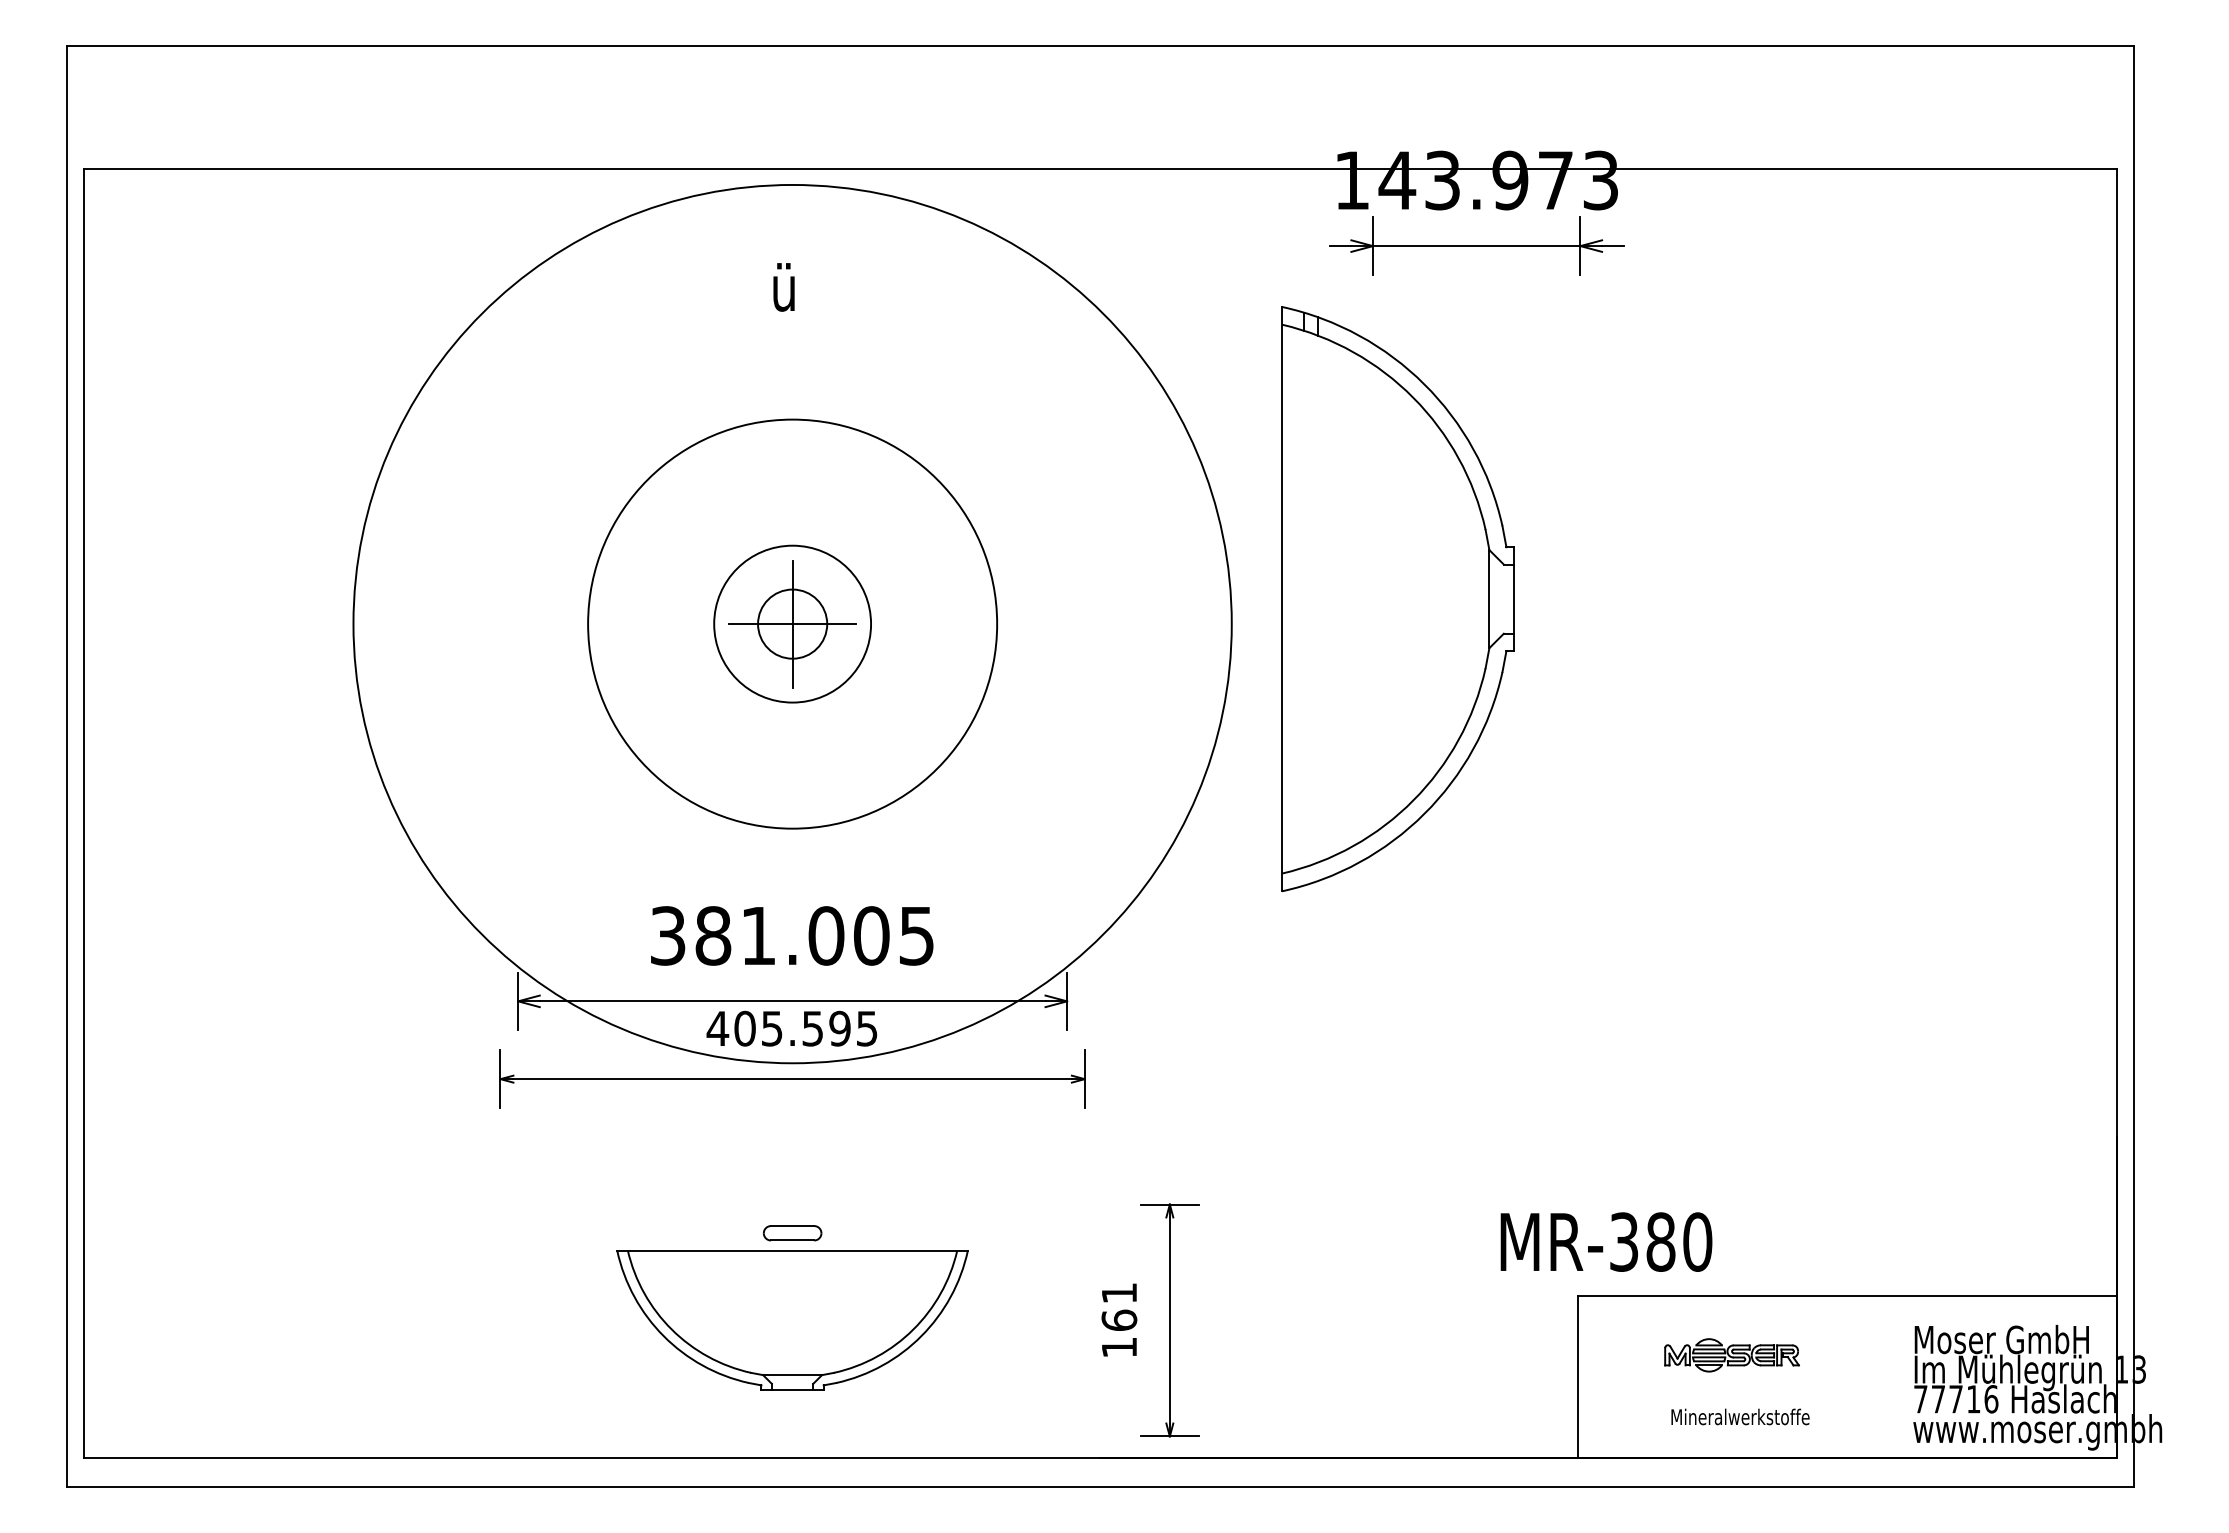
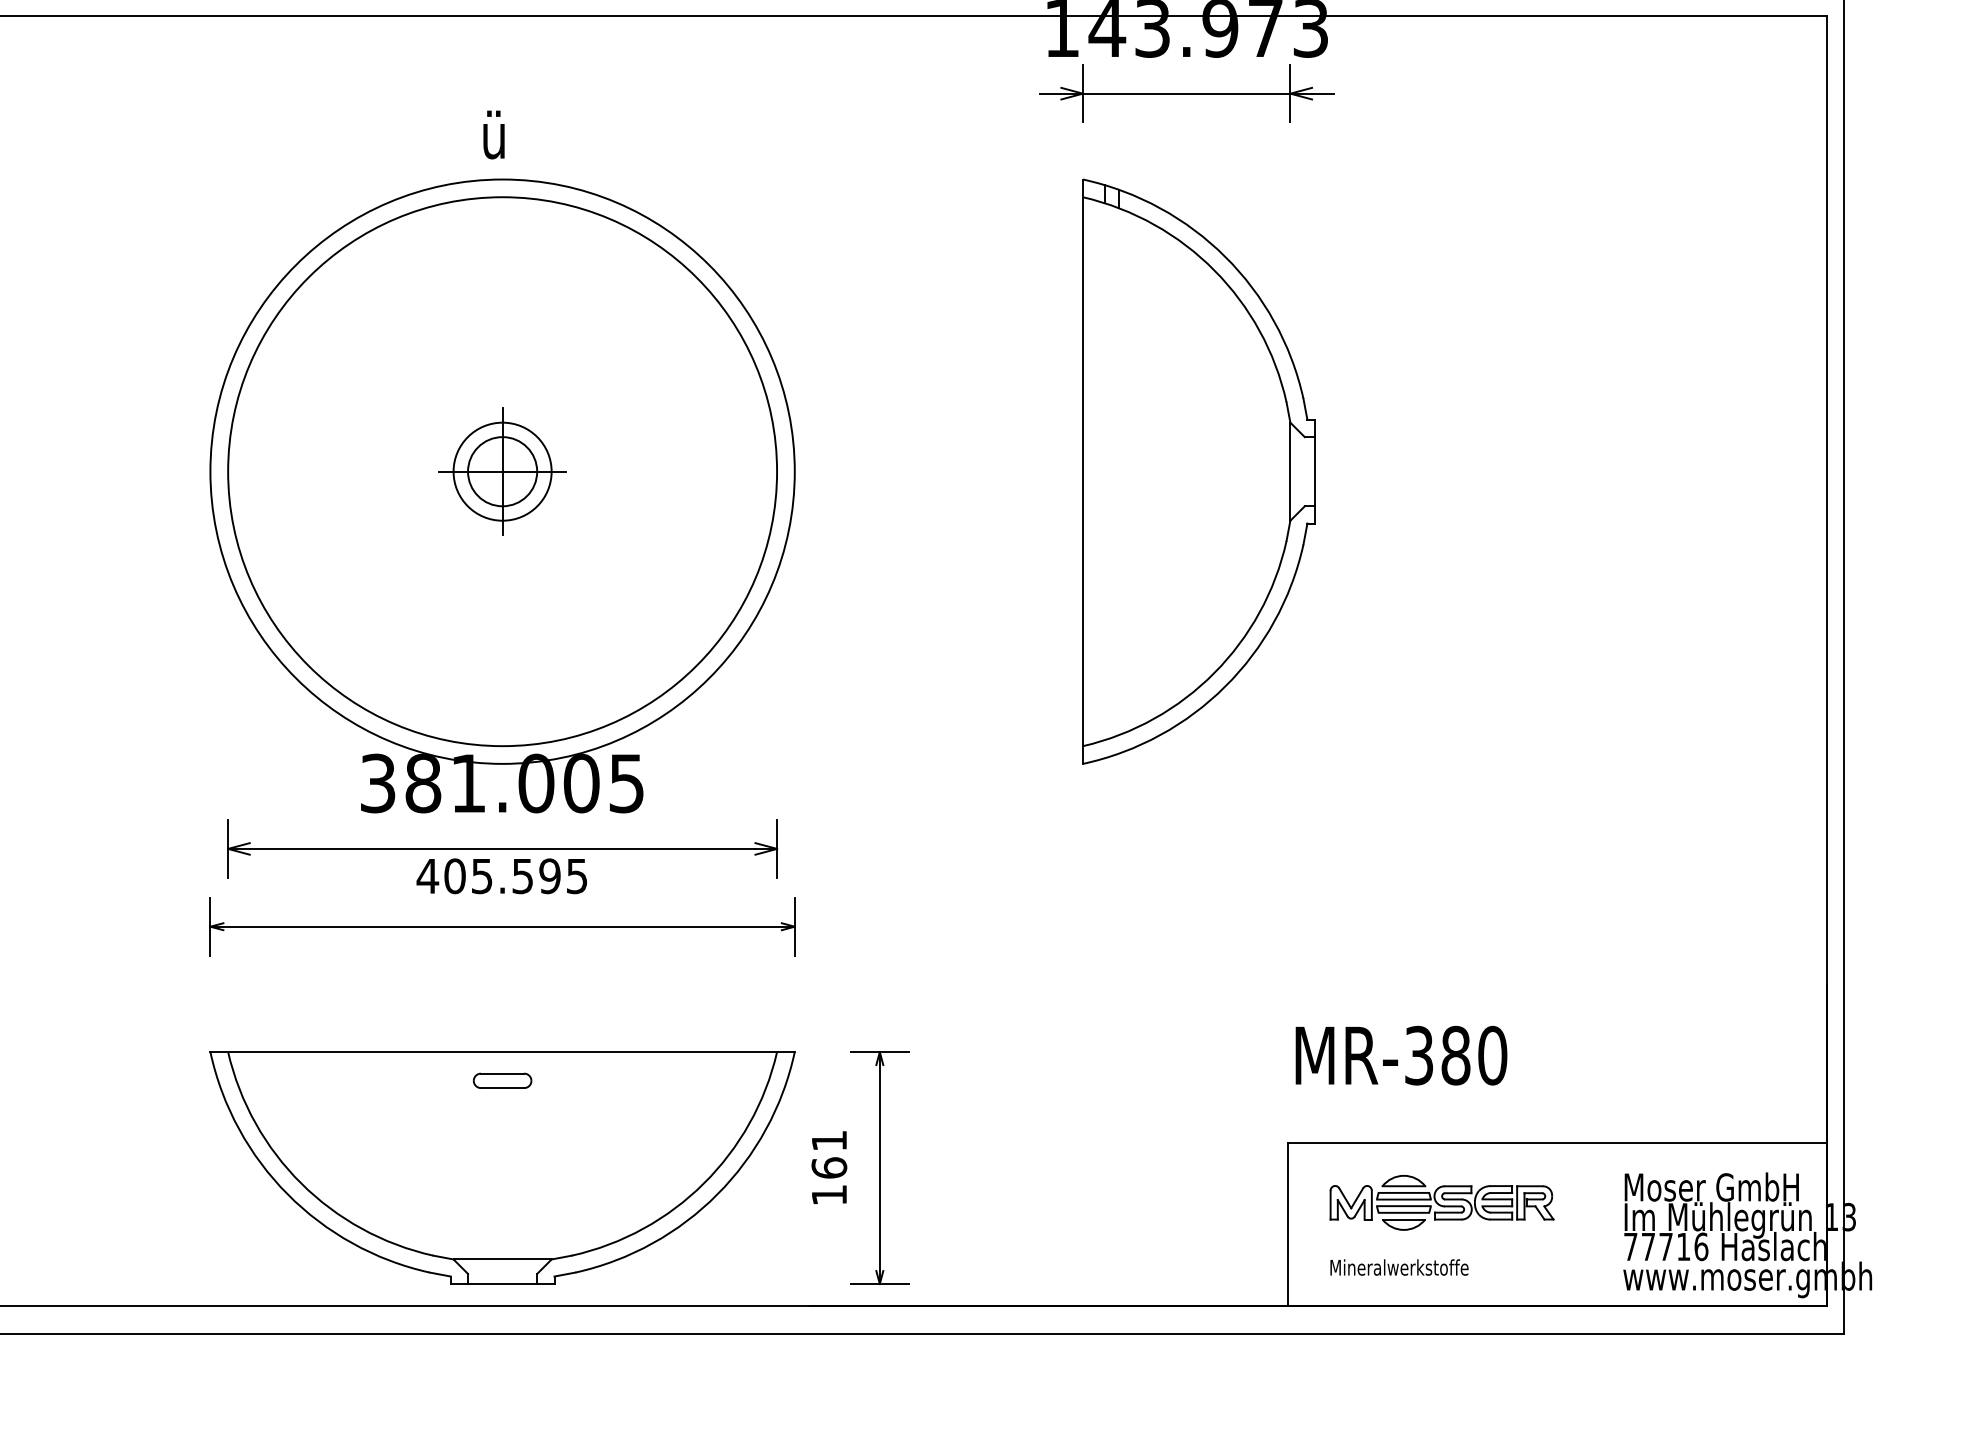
part: (1397, 599) -> (1198, 472), moved
circle: (792, 623) -> (502, 471), size x0.62
circle: (792, 623) -> (502, 471), size x1.43
circle: (792, 624) -> (502, 472), size x0.62
text: (1606, 1241) -> (1401, 1055), moved
part: (792, 1319) -> (502, 1167), size x1.67
part: (1731, 1355) -> (1441, 1203), size x1.67
text: (1740, 1416) -> (1399, 1267), moved

